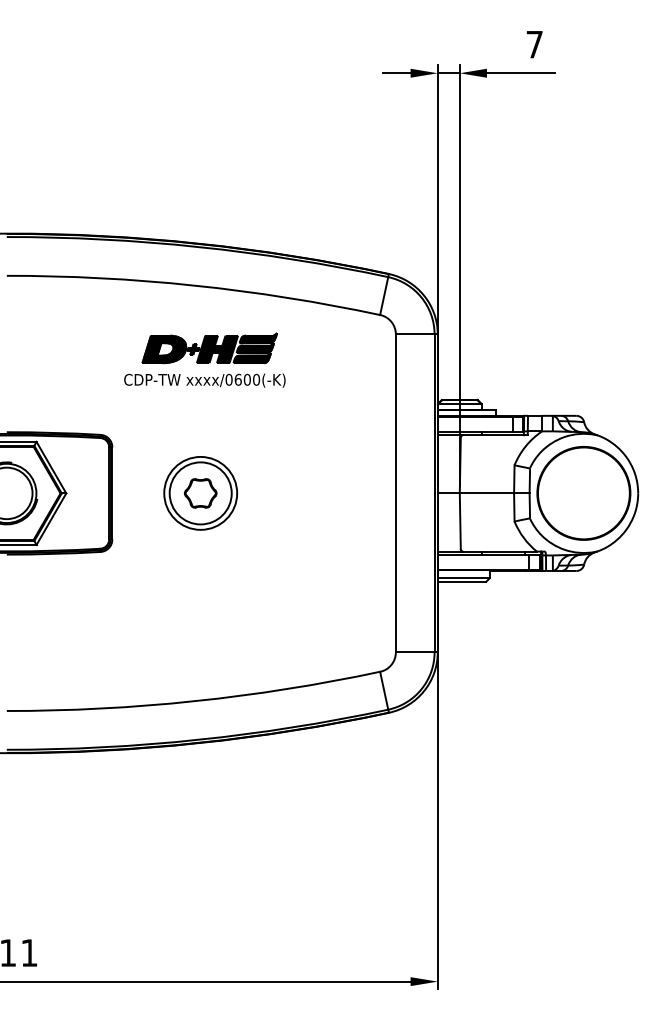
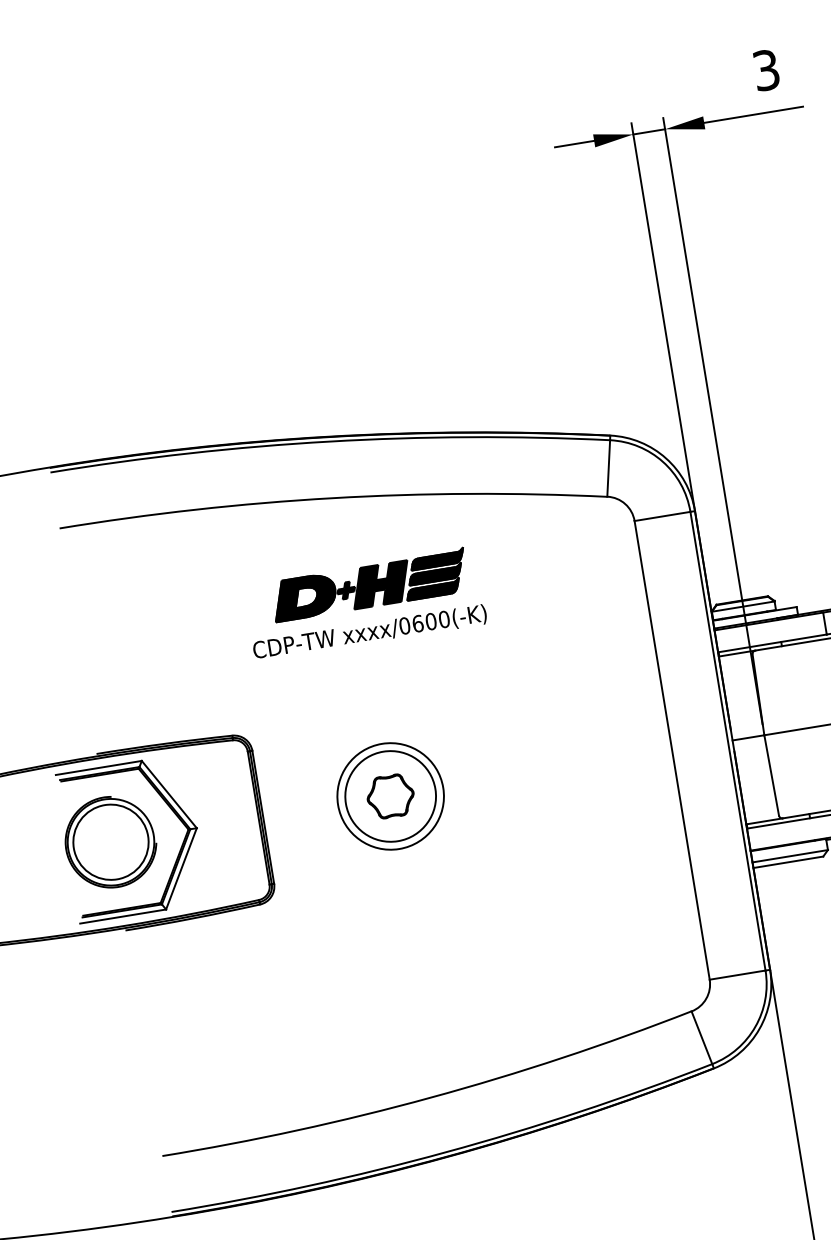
text: (534, 44) -> (766, 70), 7 -> 3

